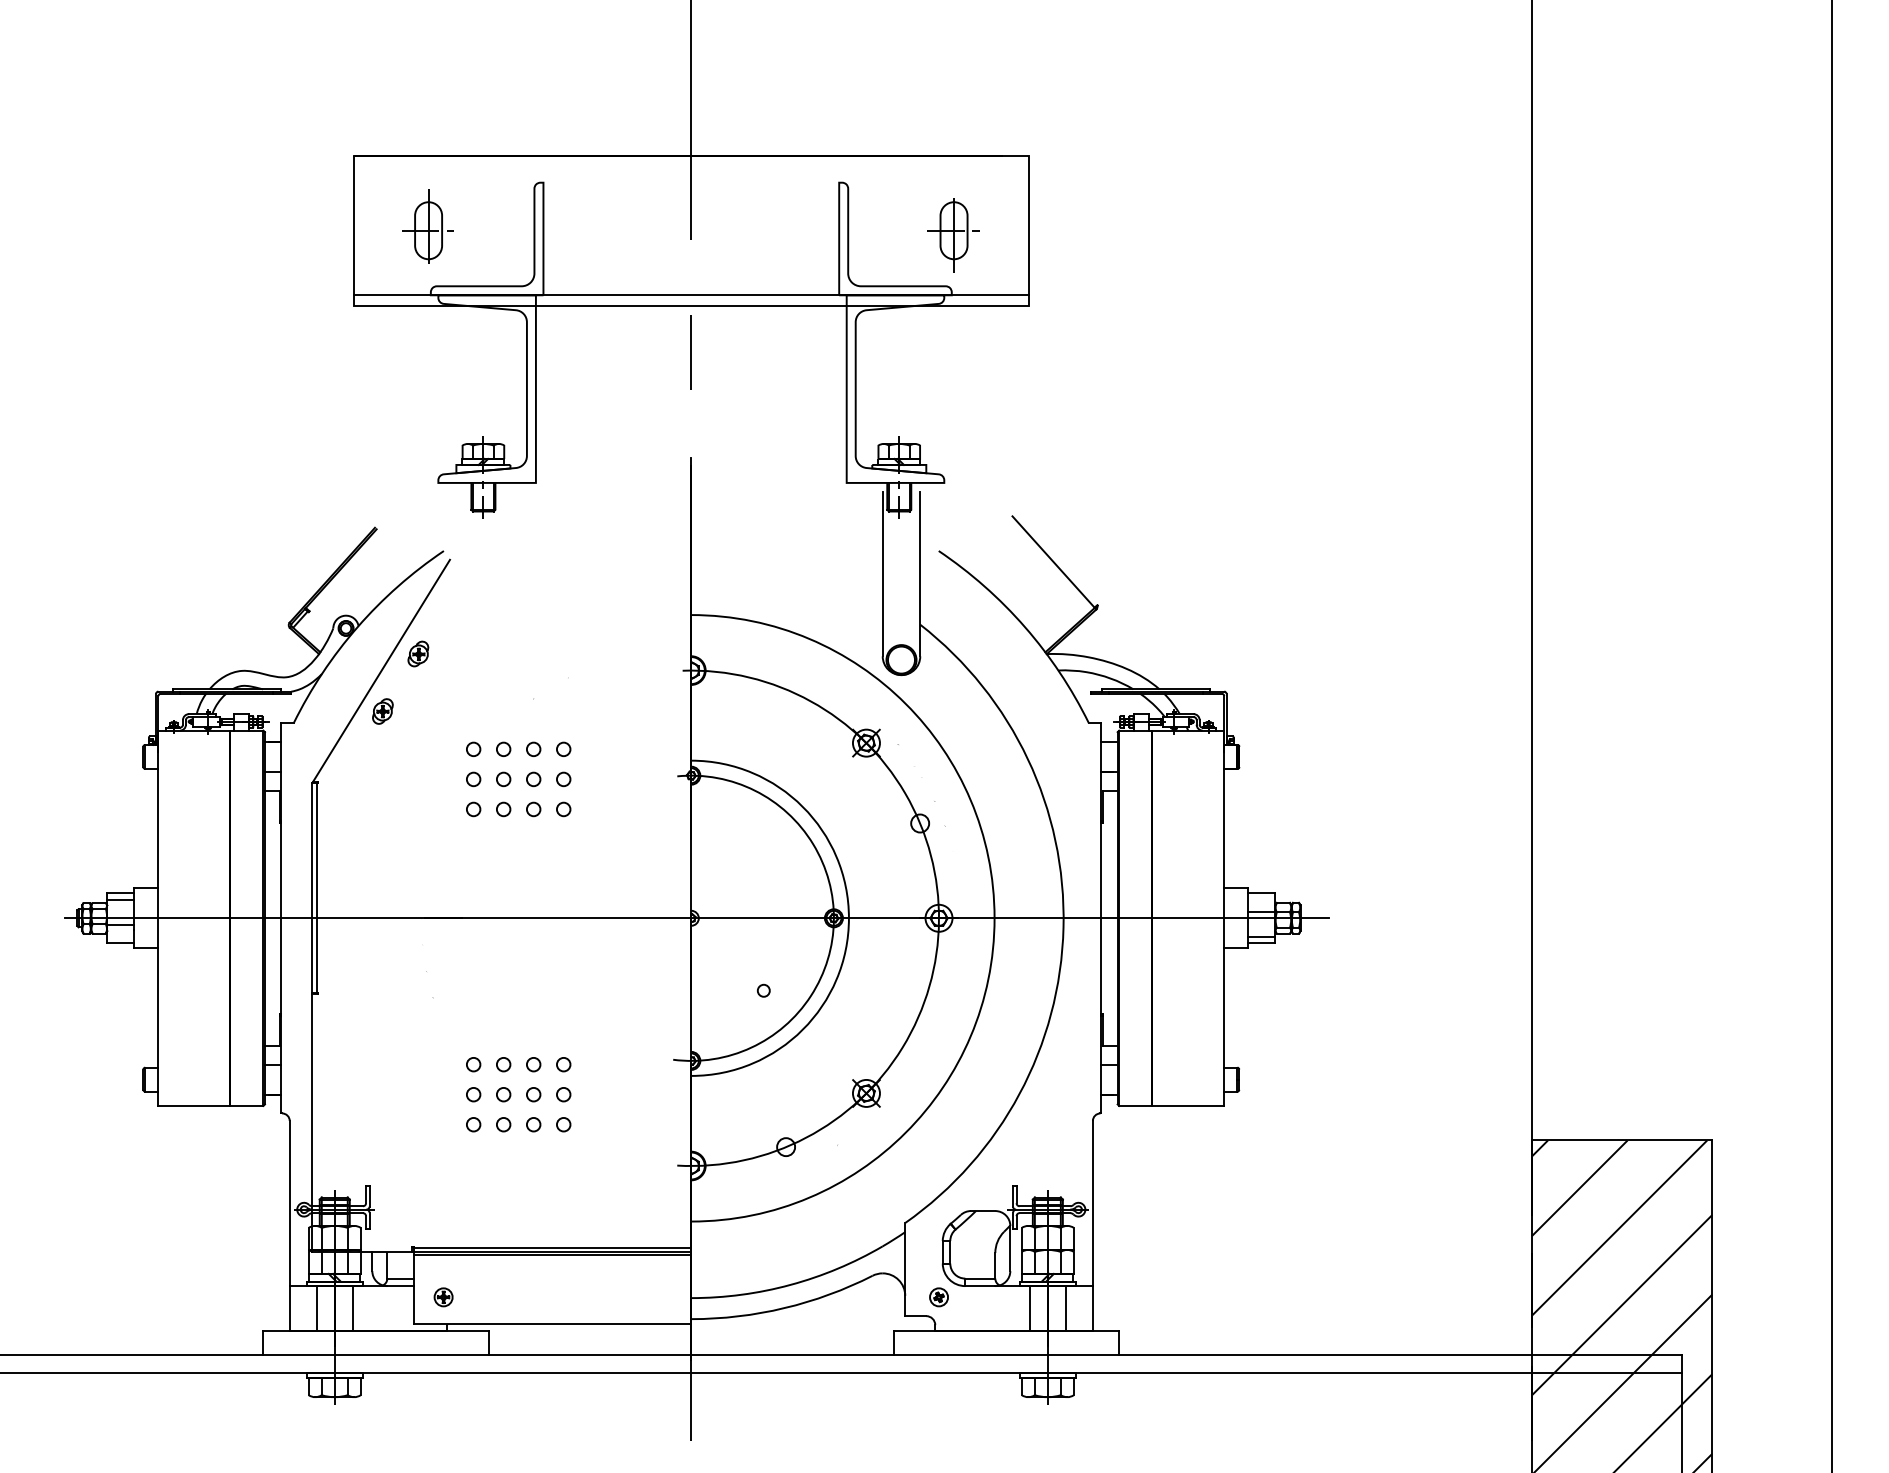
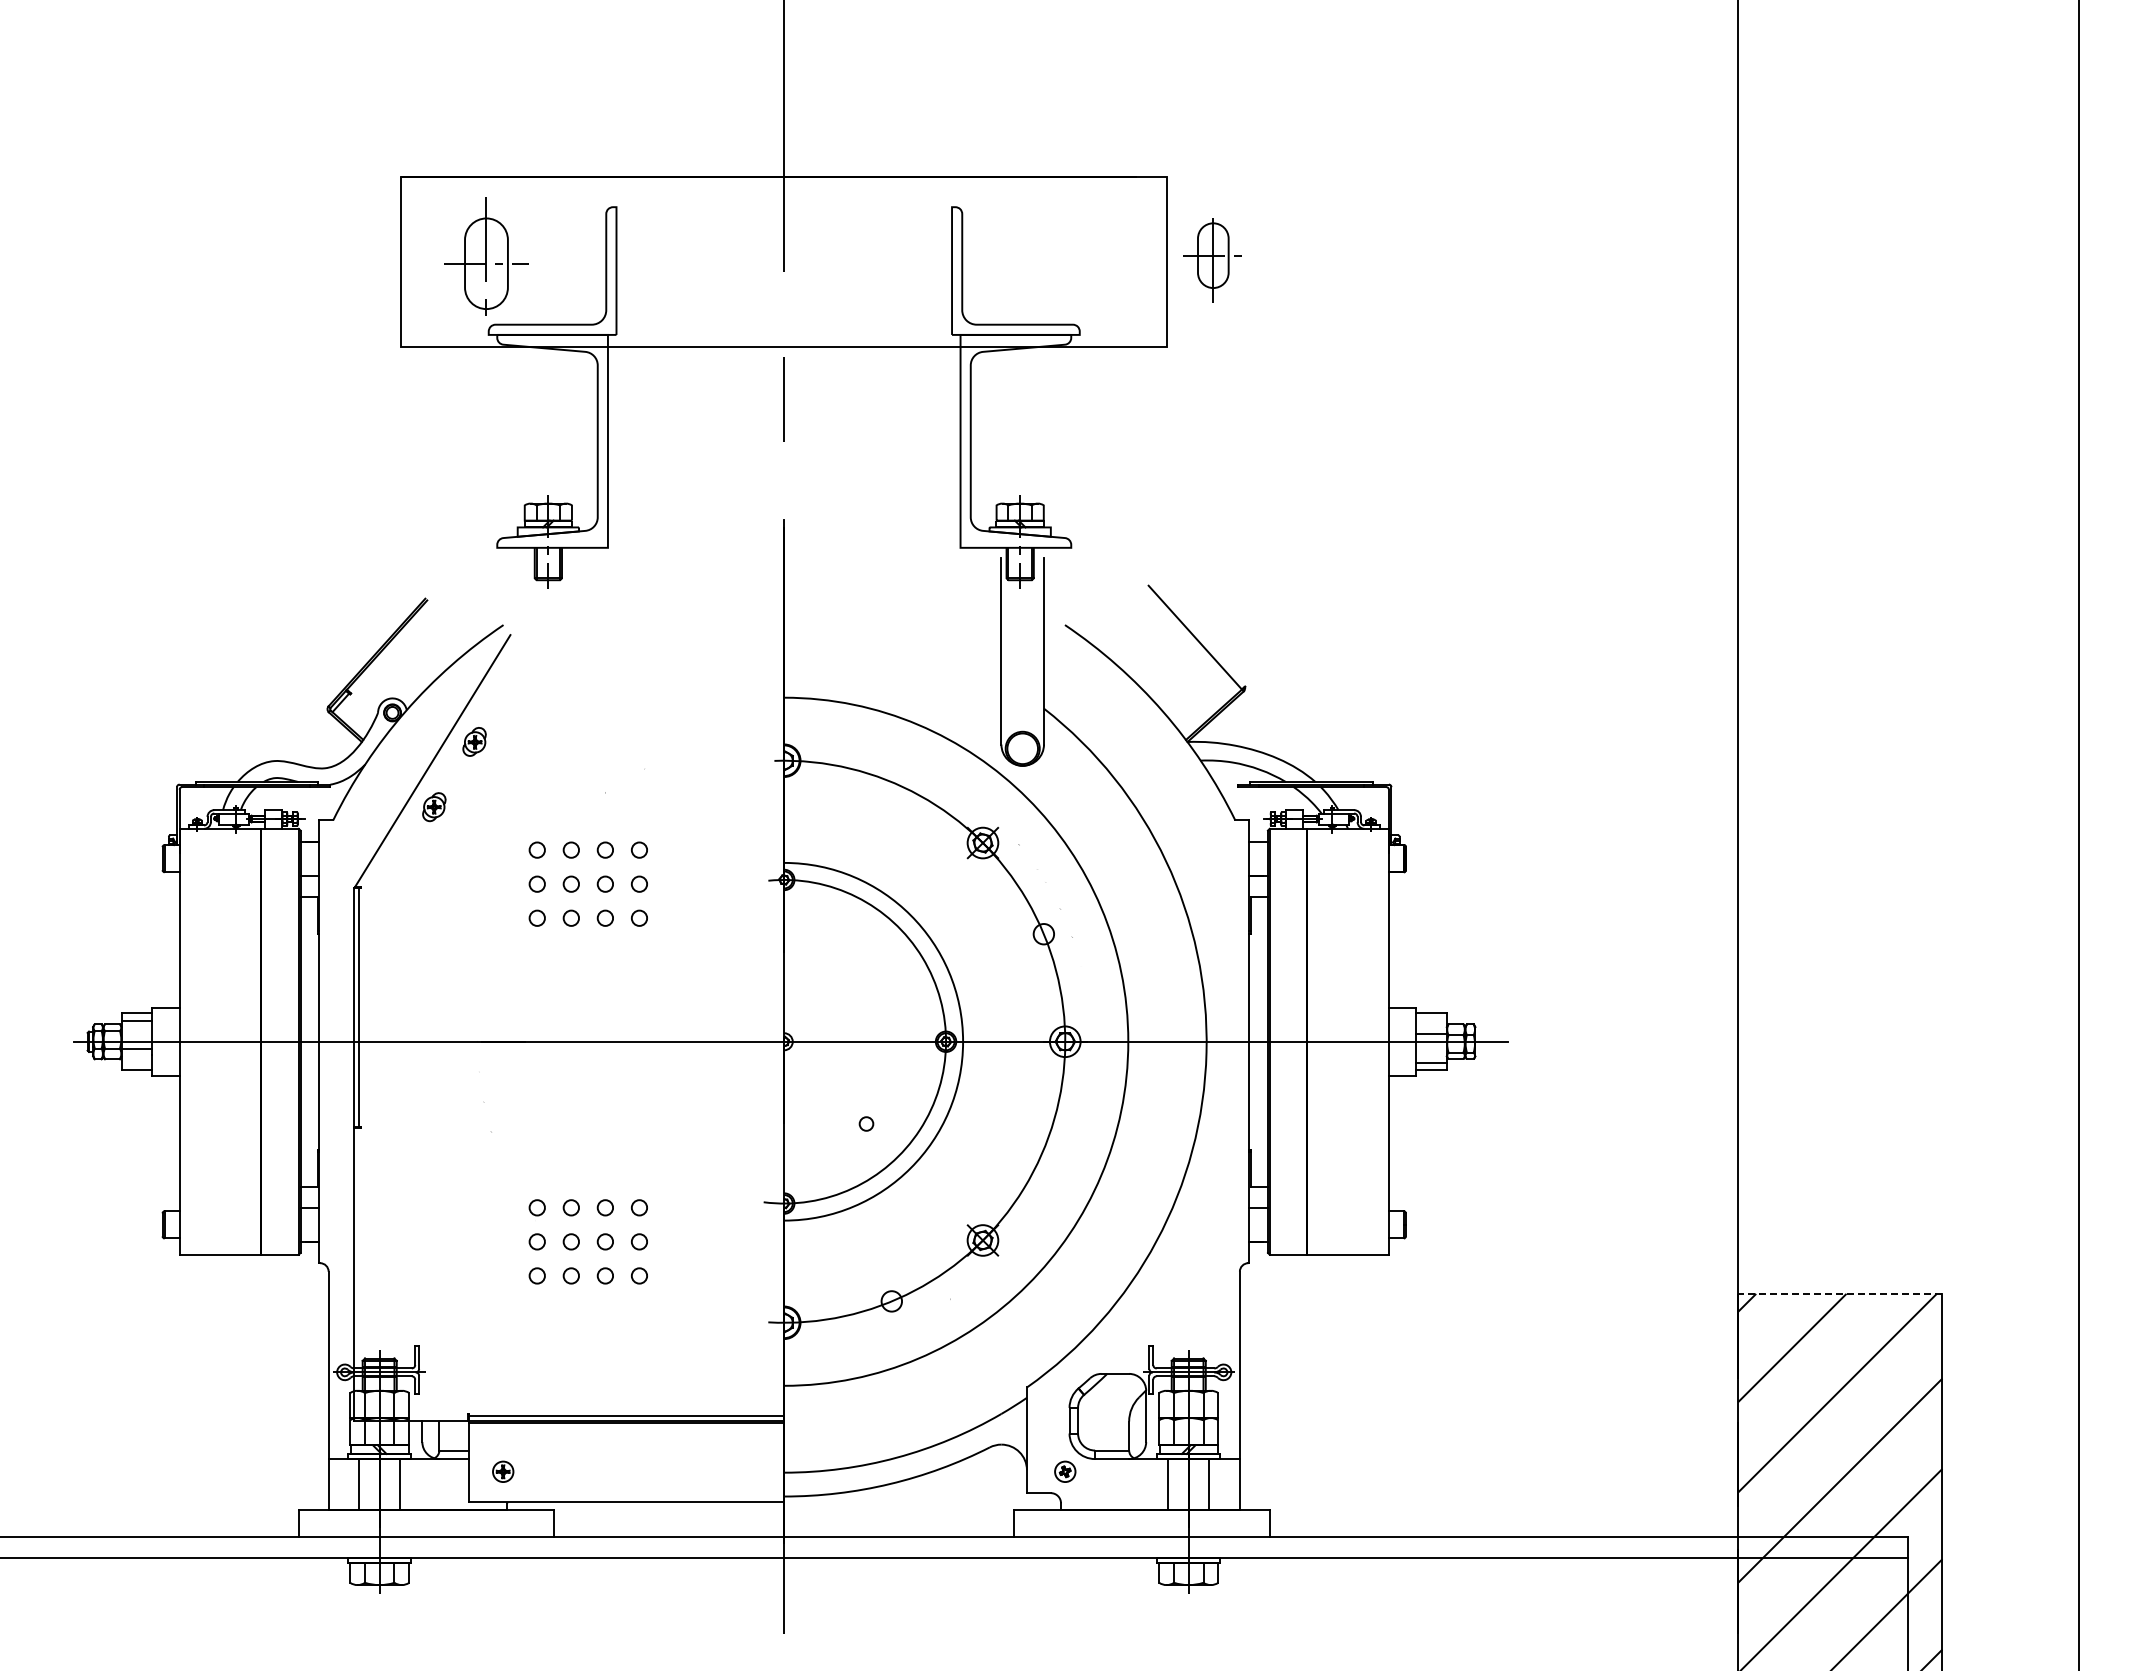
part: (427, 226) -> (485, 256), size x1.4
part: (953, 234) -> (1212, 260), moved
line: (691, 294) -> (784, 334), removed
line: (1621, 1140) -> (1839, 1293), solid -> dashed

